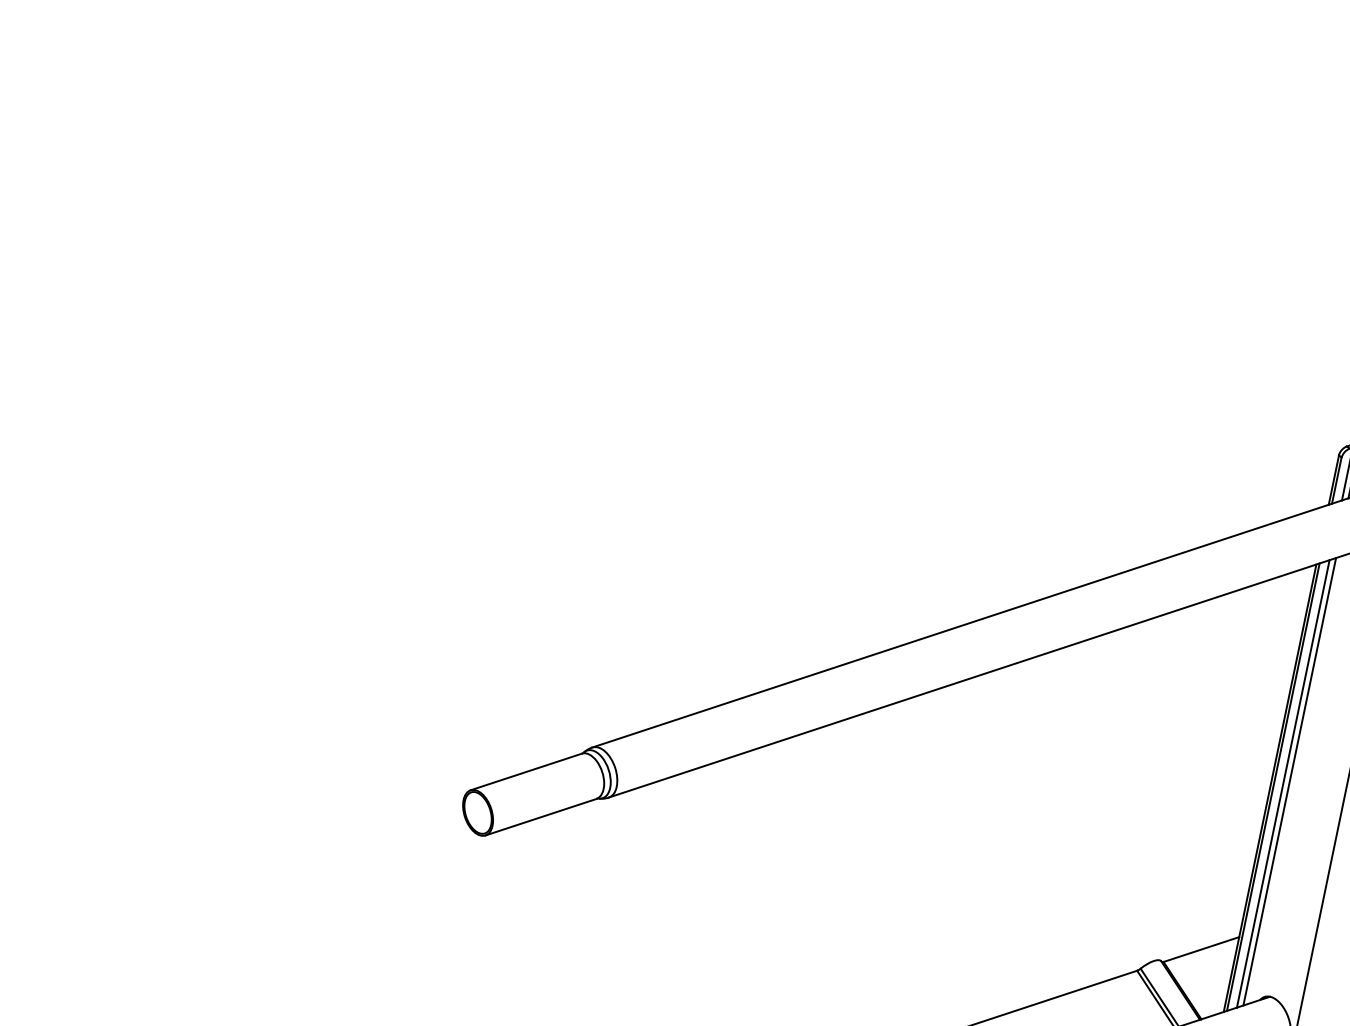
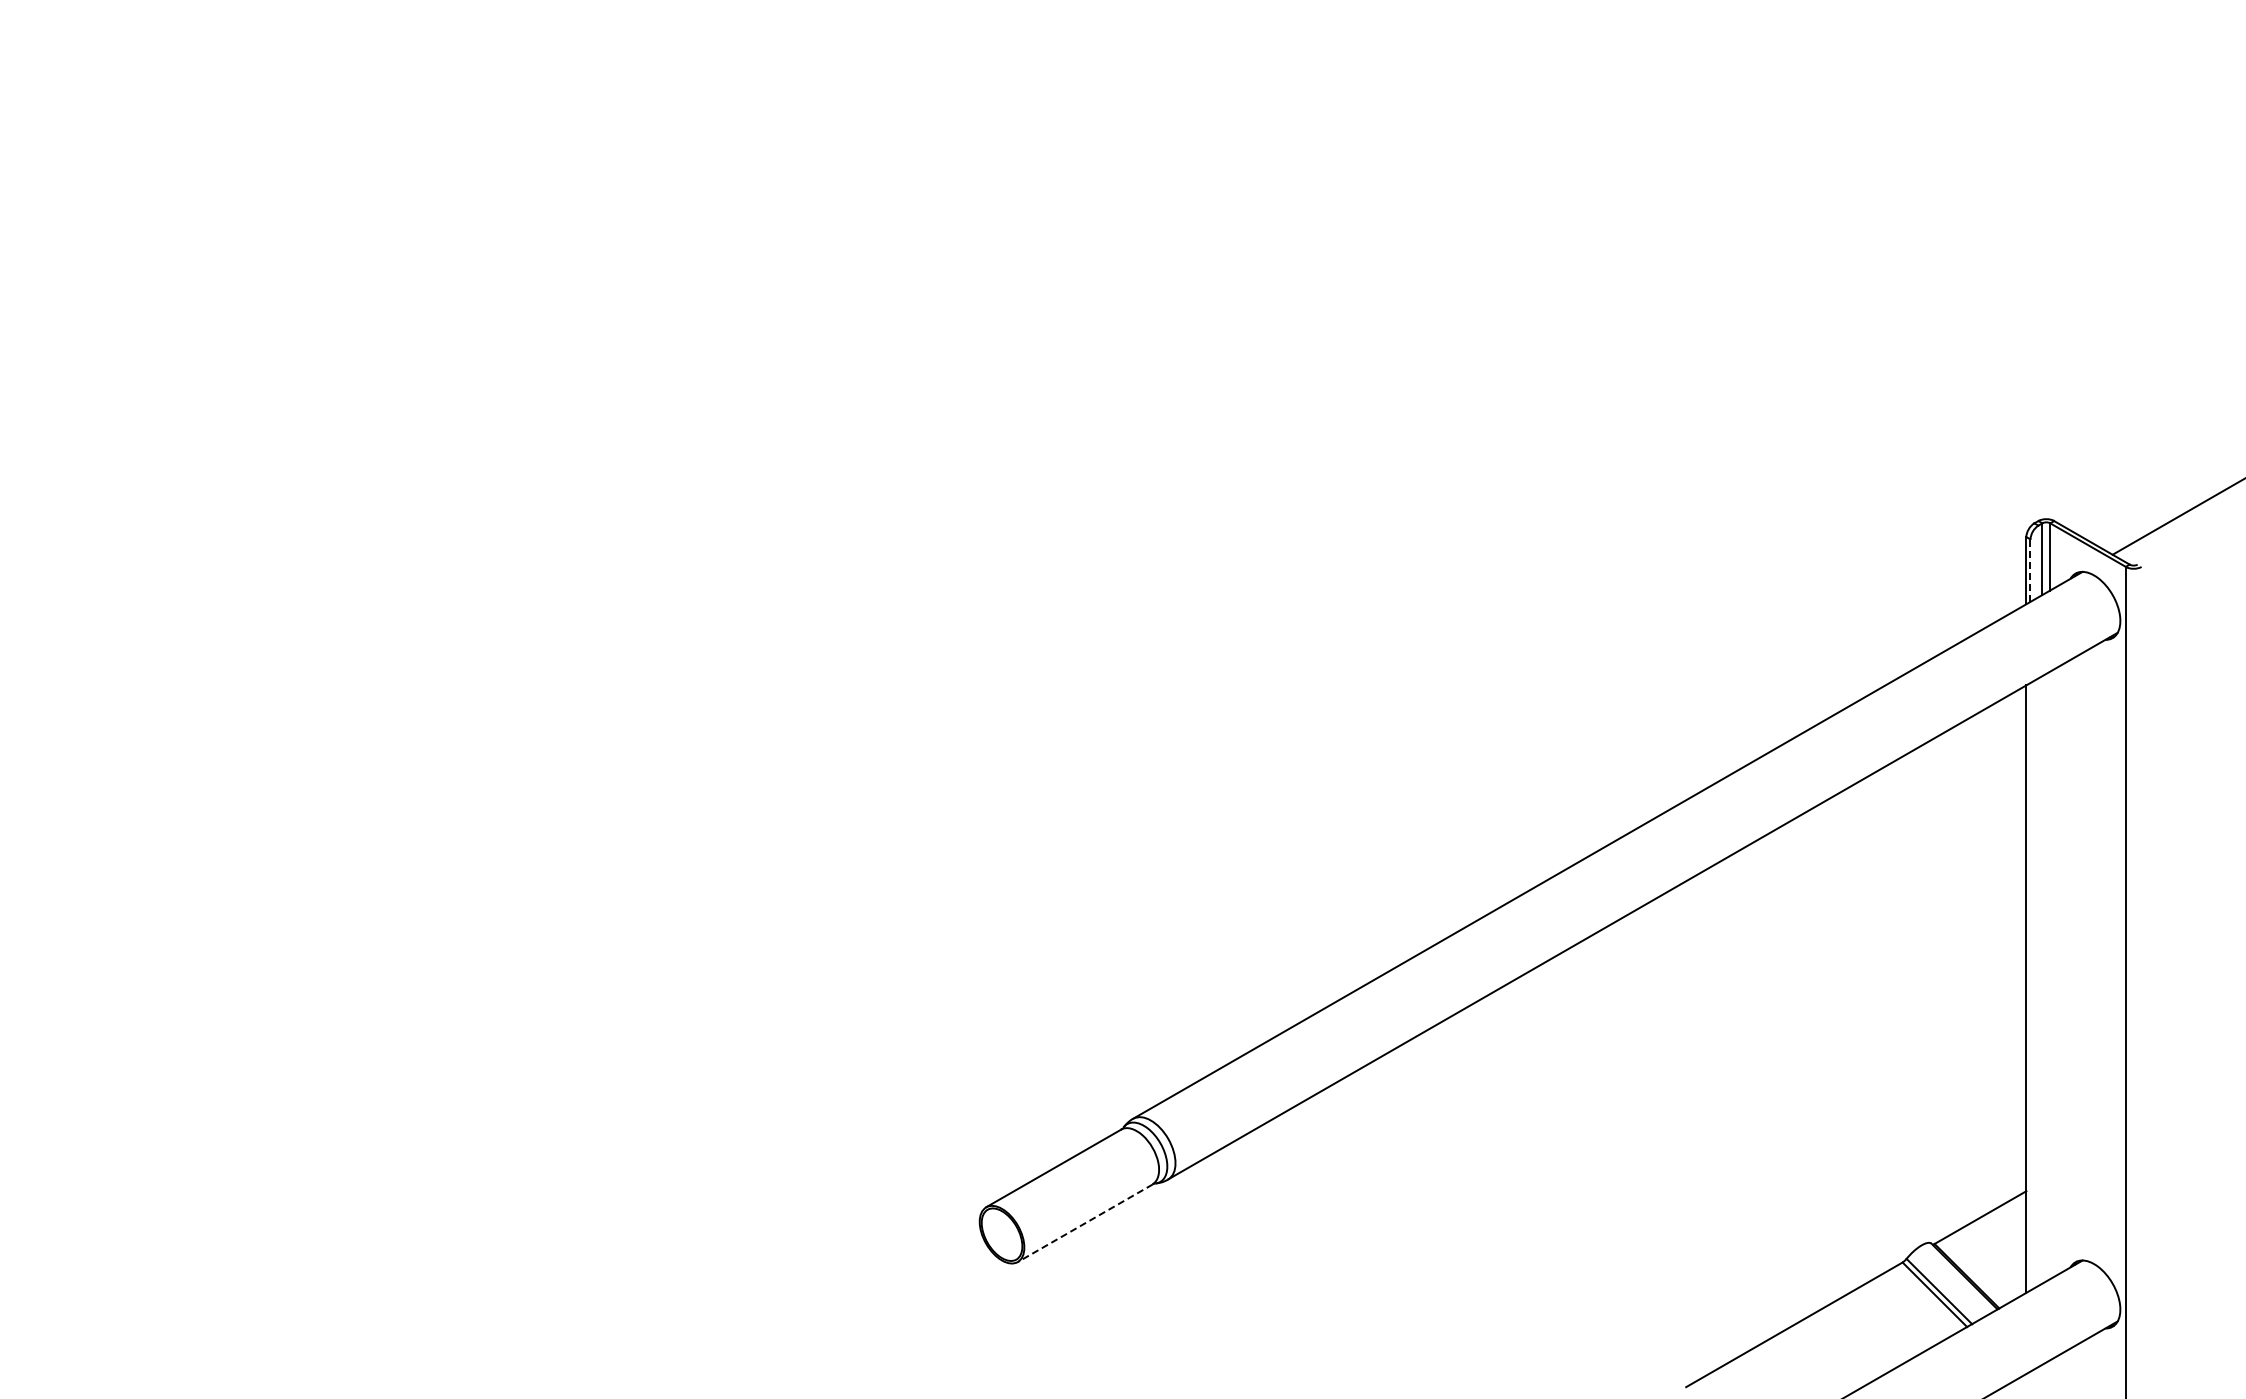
line: (1336, 480) -> (2030, 570), solid -> dashed
line: (1289, 781) -> (2050, 975), removed
line: (1283, 783) -> (2042, 979), removed
line: (1273, 786) -> (2030, 986), removed
line: (541, 817) -> (1085, 1223), solid -> dashed

